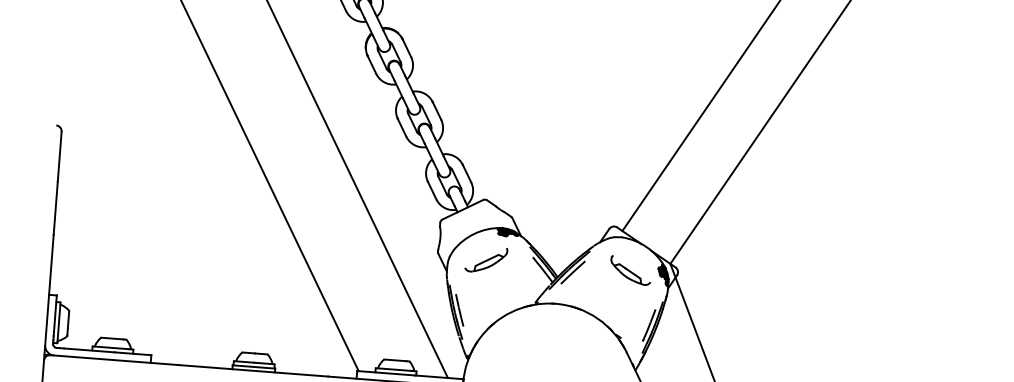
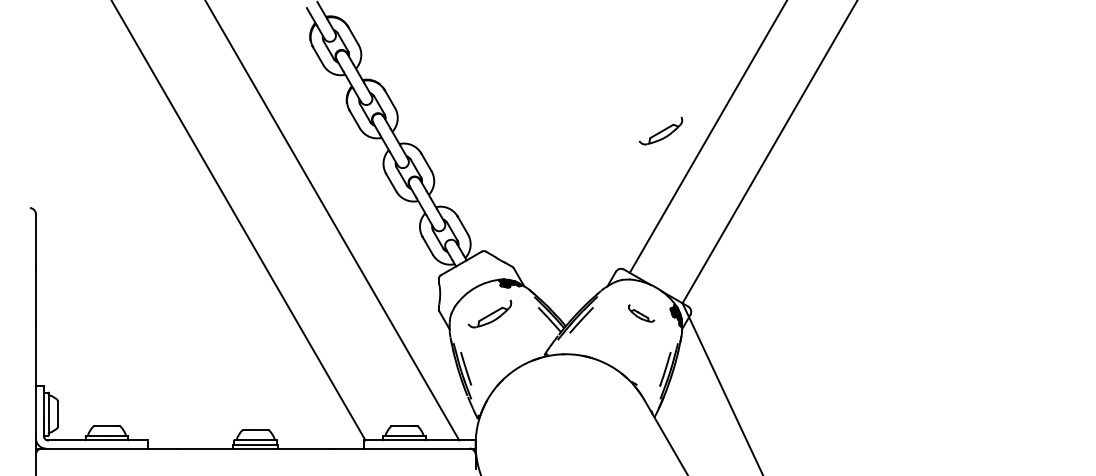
part: (662, 97) -> (660, 130), added
part: (630, 270) -> (641, 313), size x0.6

